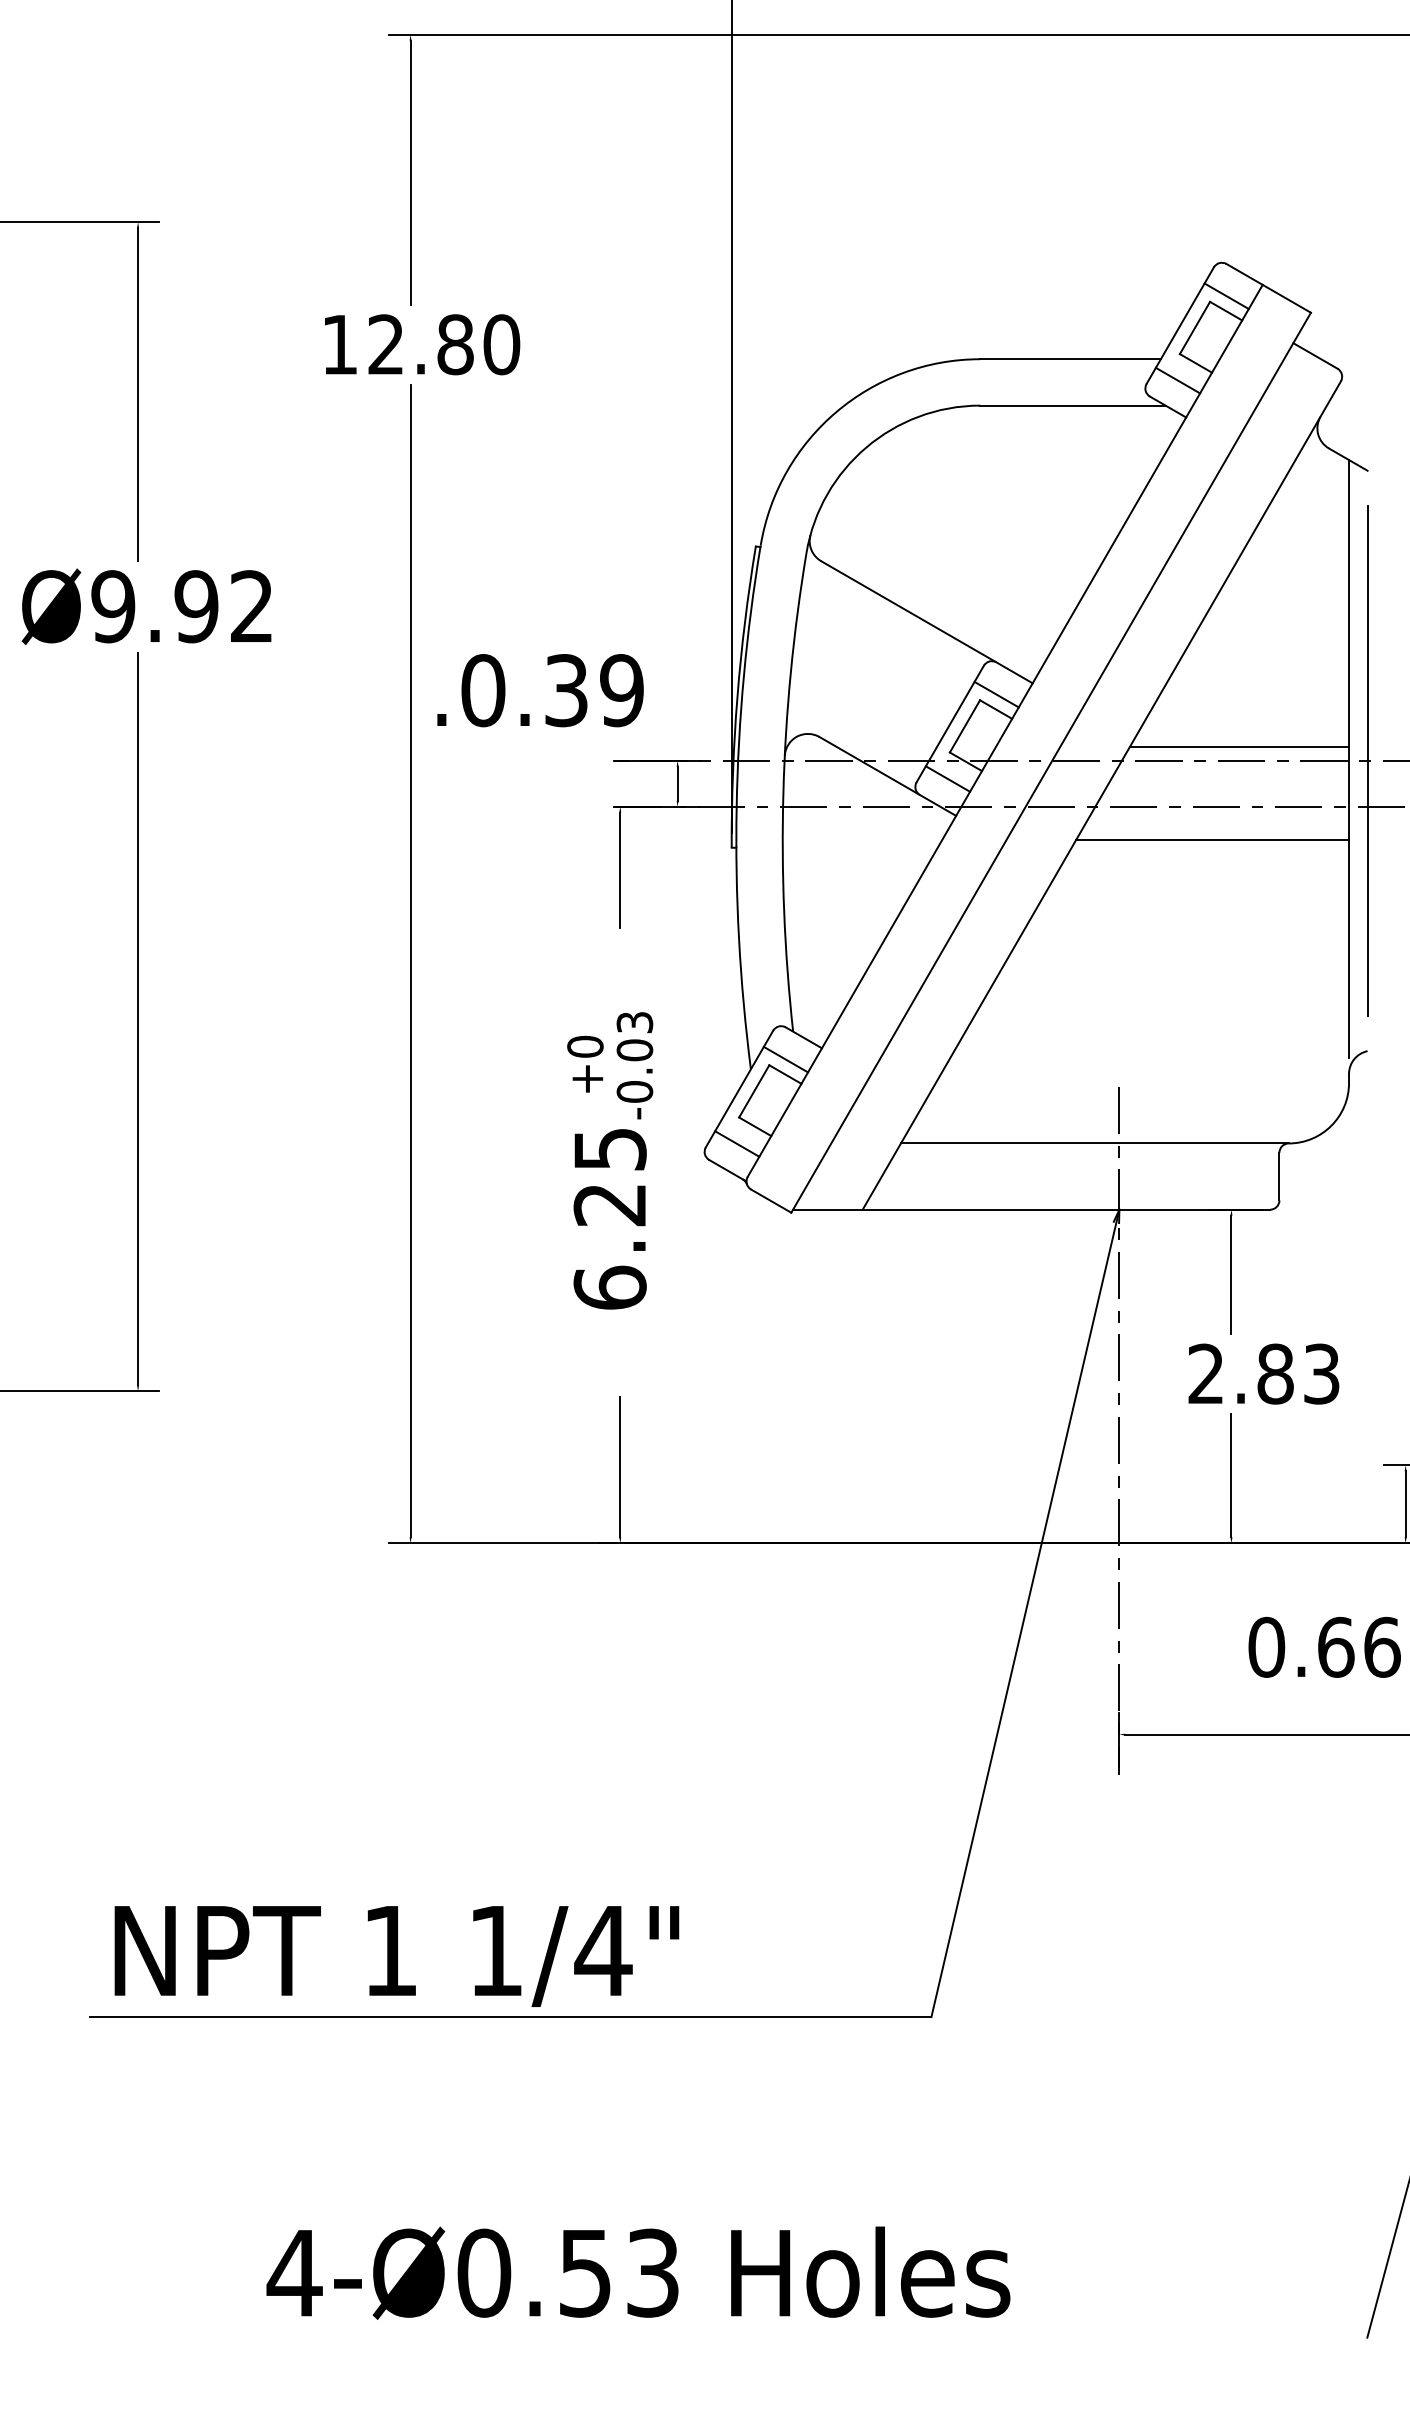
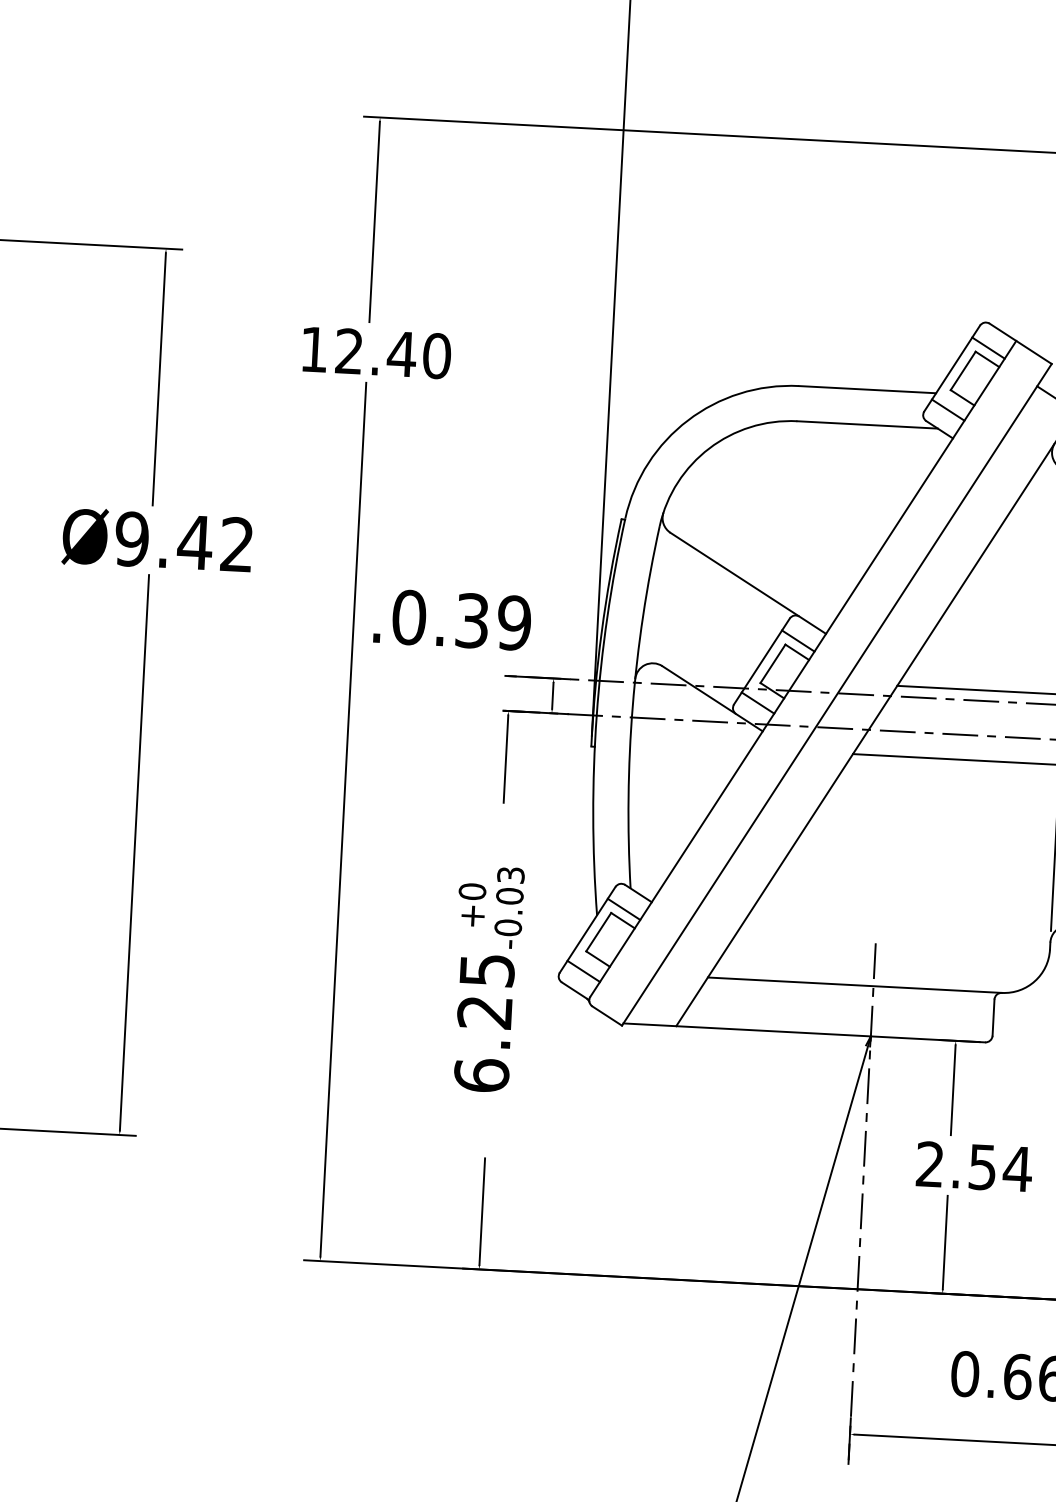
text: (455, 344) -> (401, 354), 12.80 -> 12.40
text: (196, 606) -> (195, 542), Ø9.92 -> Ø9.42
text: (1298, 1373) -> (1000, 1167), 2.83 -> 2.54

